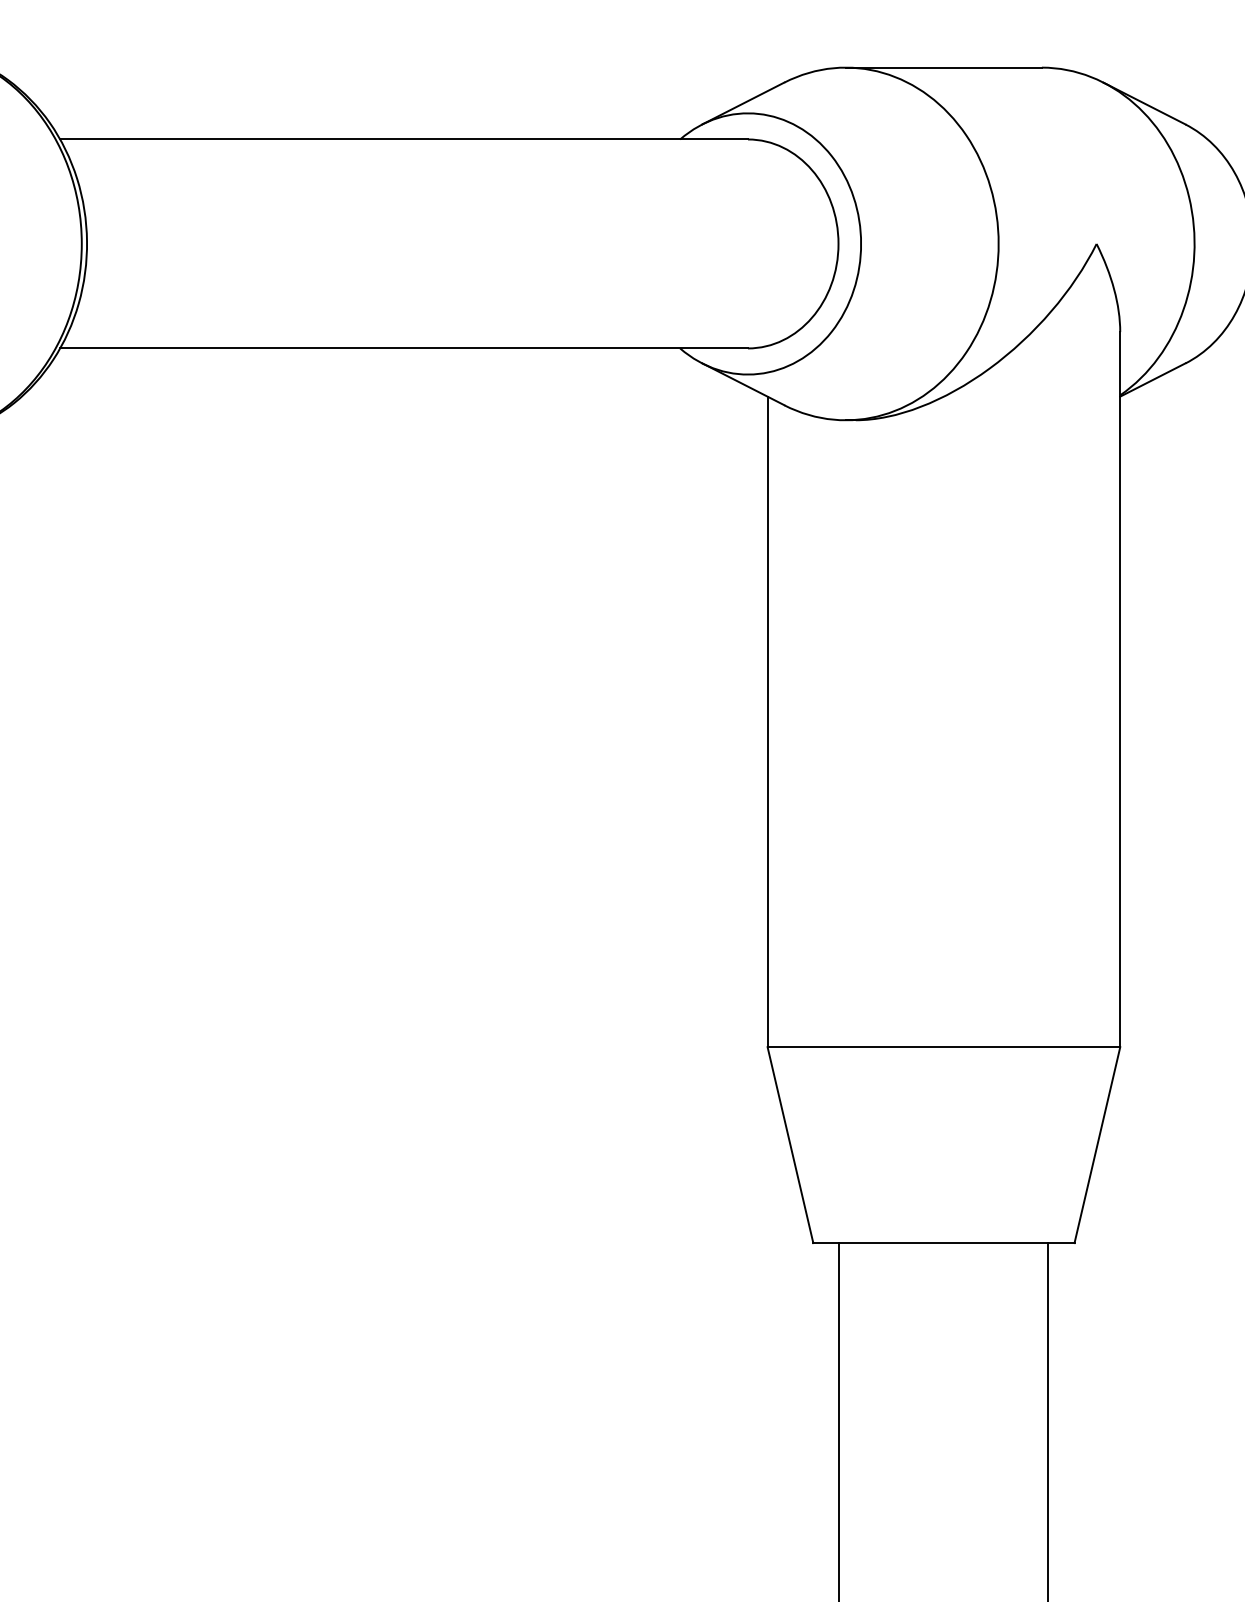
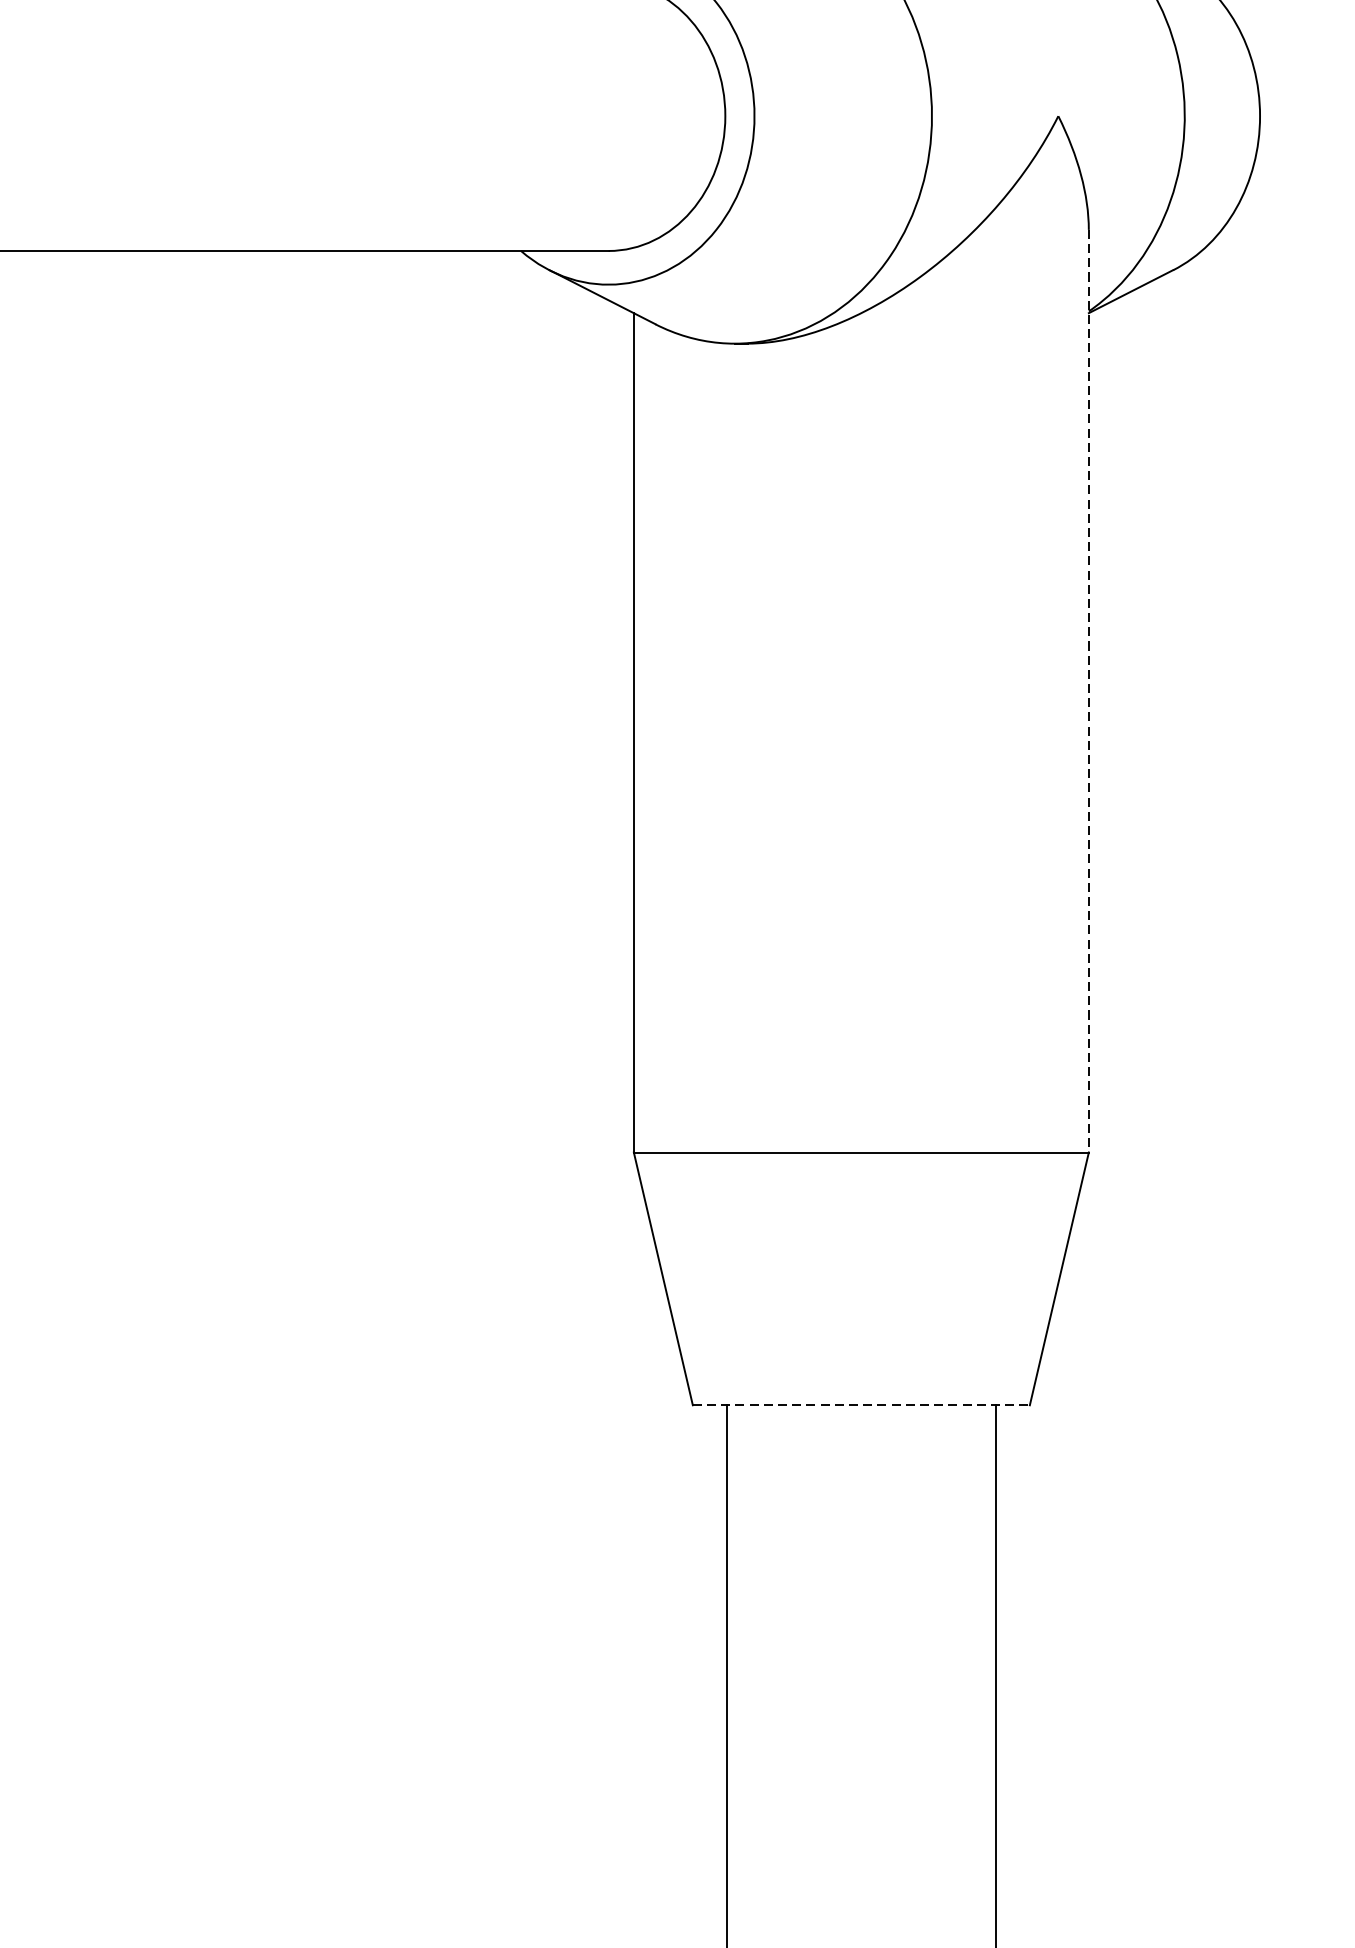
line: (1120, 689) -> (1089, 691), solid -> dashed
line: (943, 1243) -> (860, 1405), solid -> dashed

